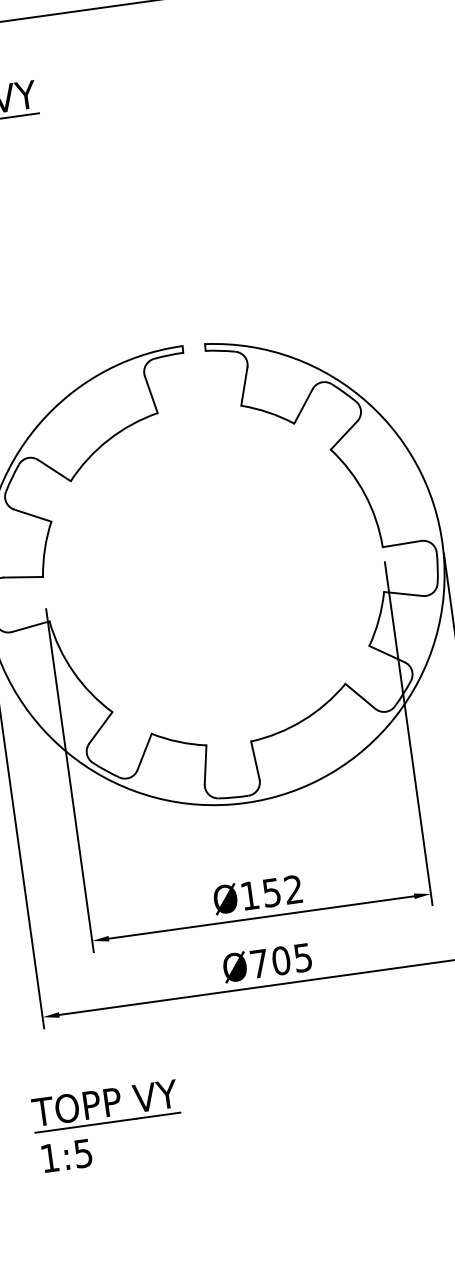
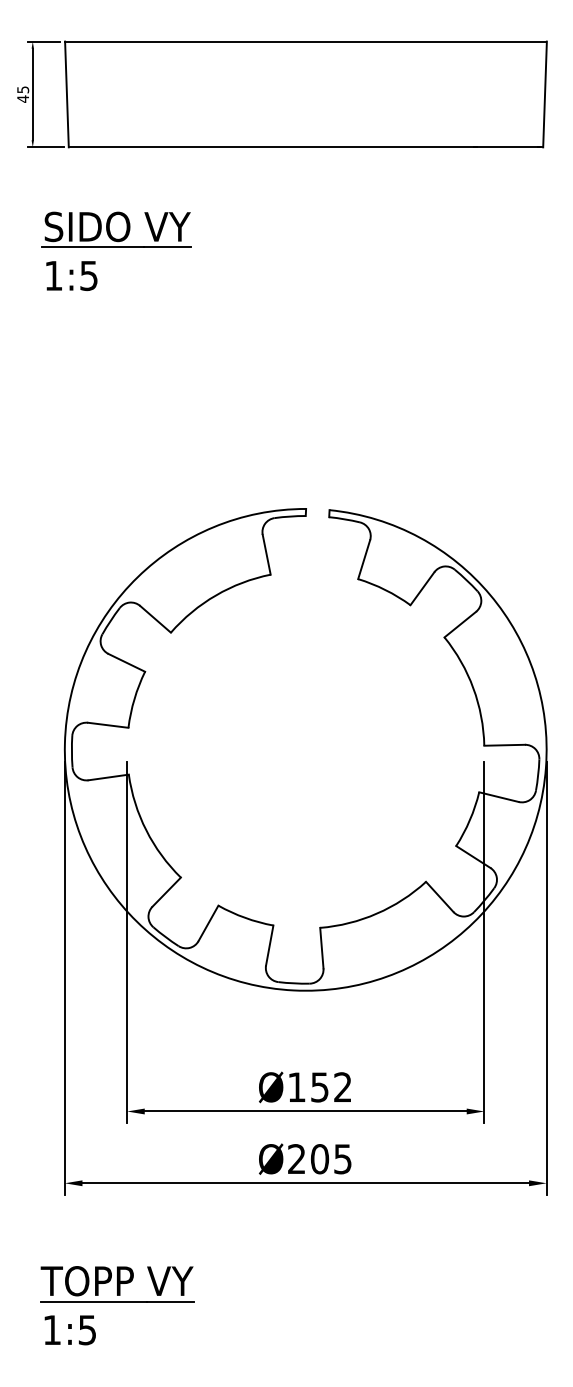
text: (259, 963) -> (296, 1158), Ø705 -> Ø205

